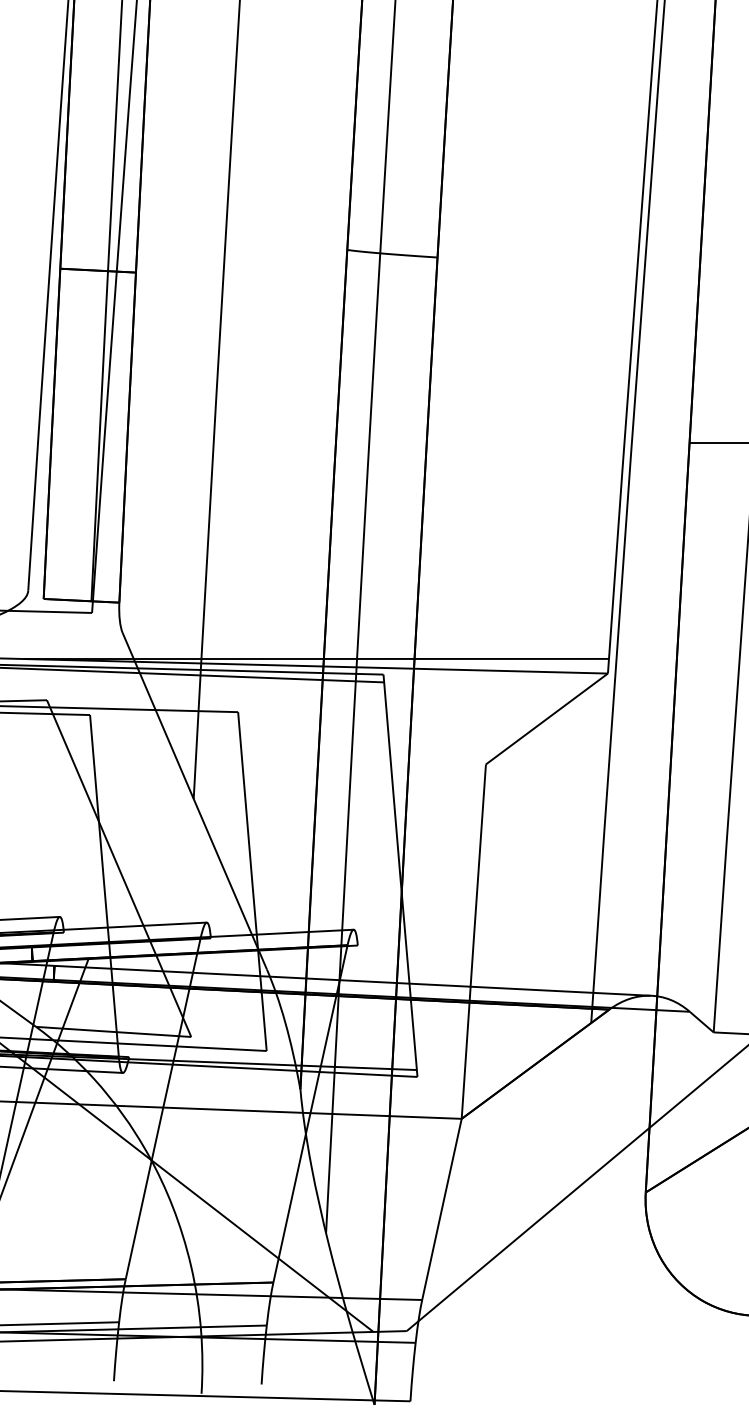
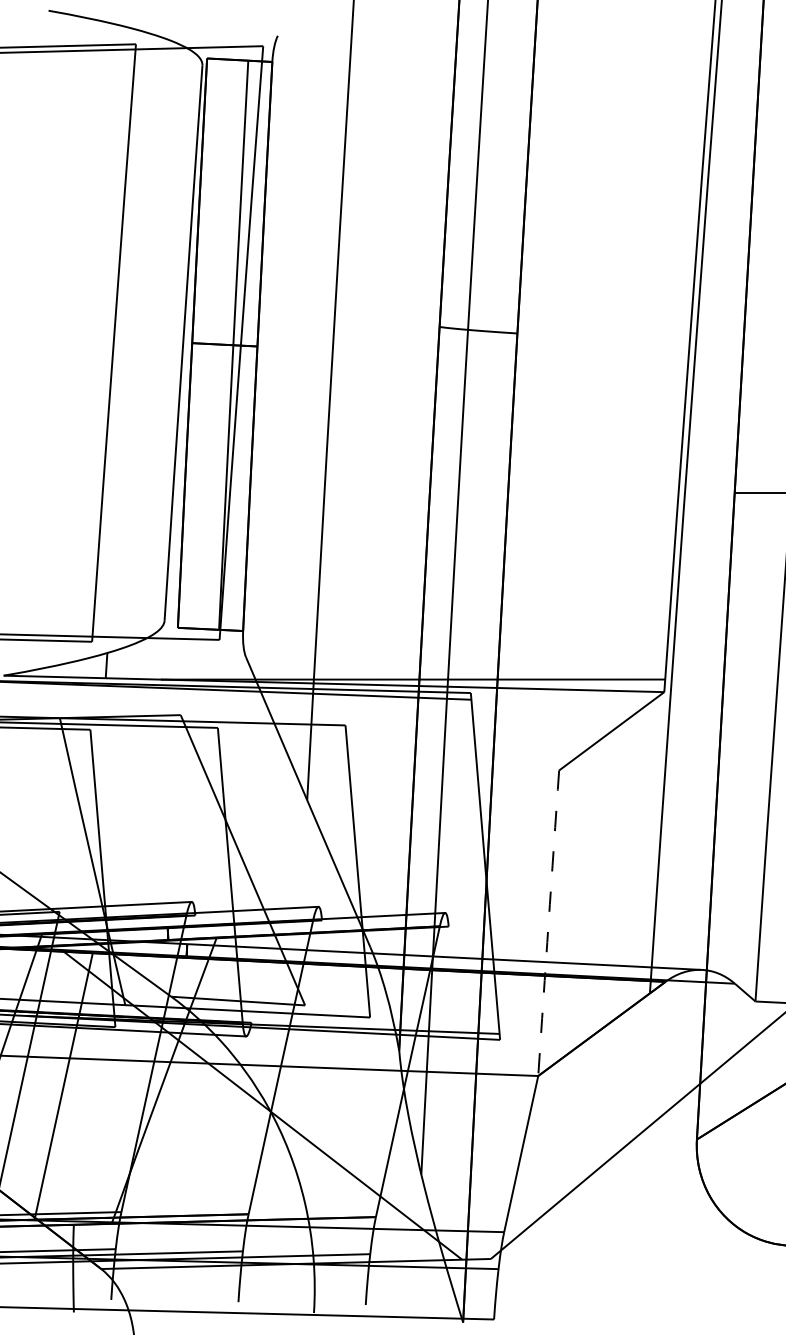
arc: (473, 941) -> (548, 923), solid -> dashed

